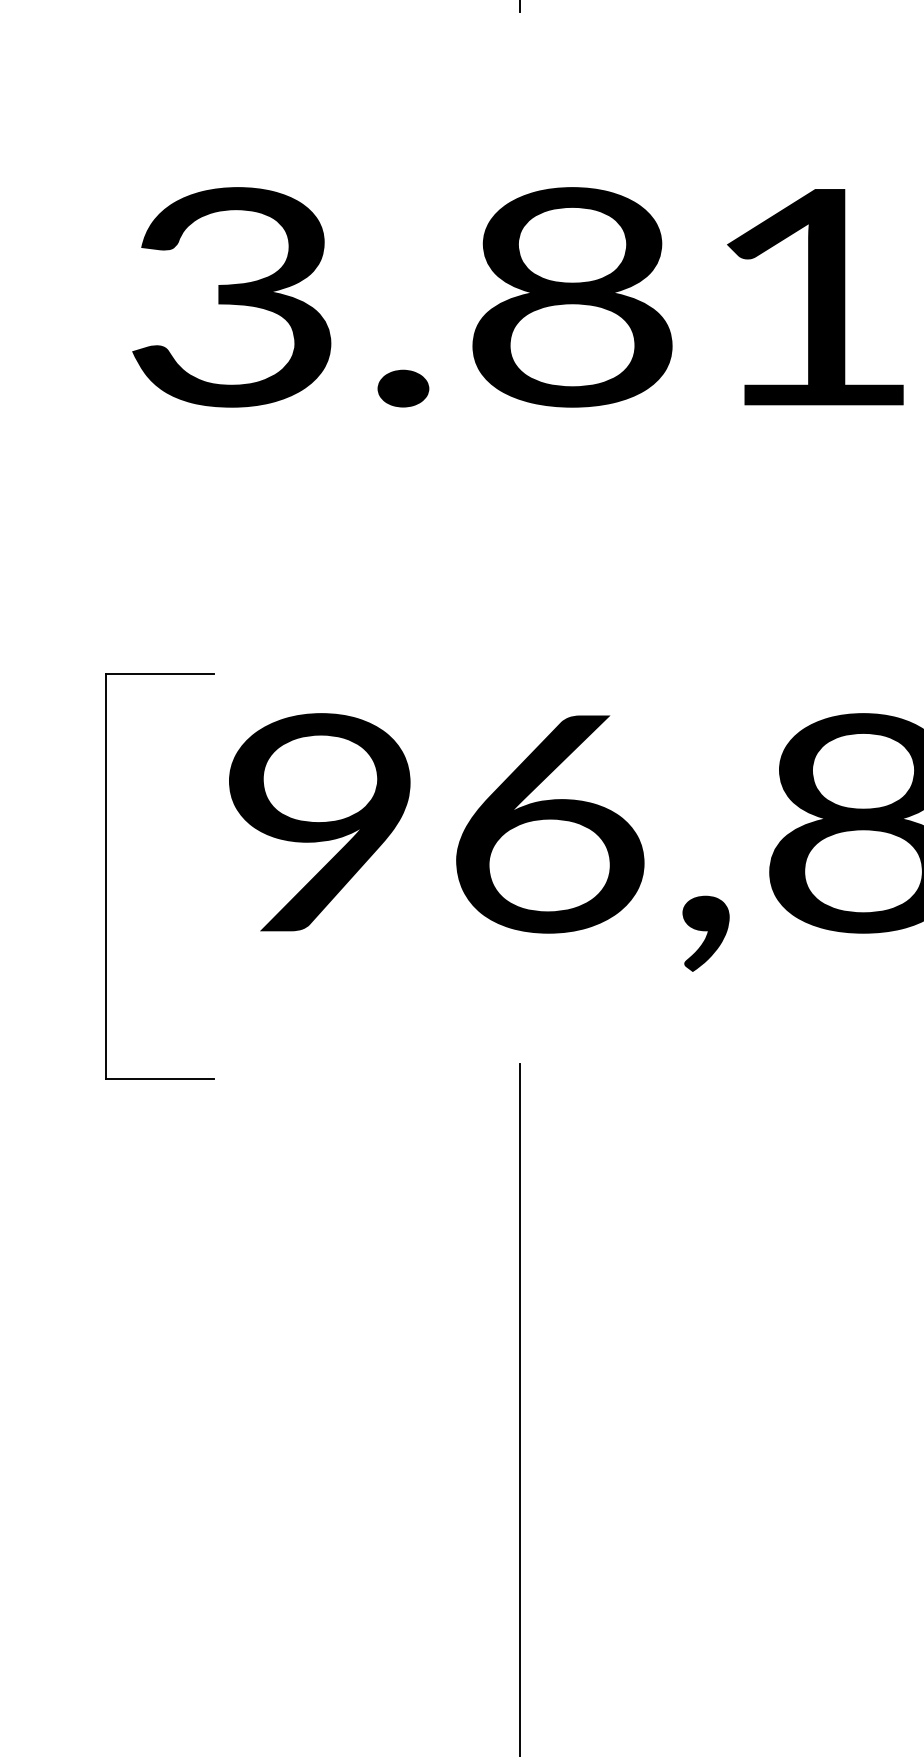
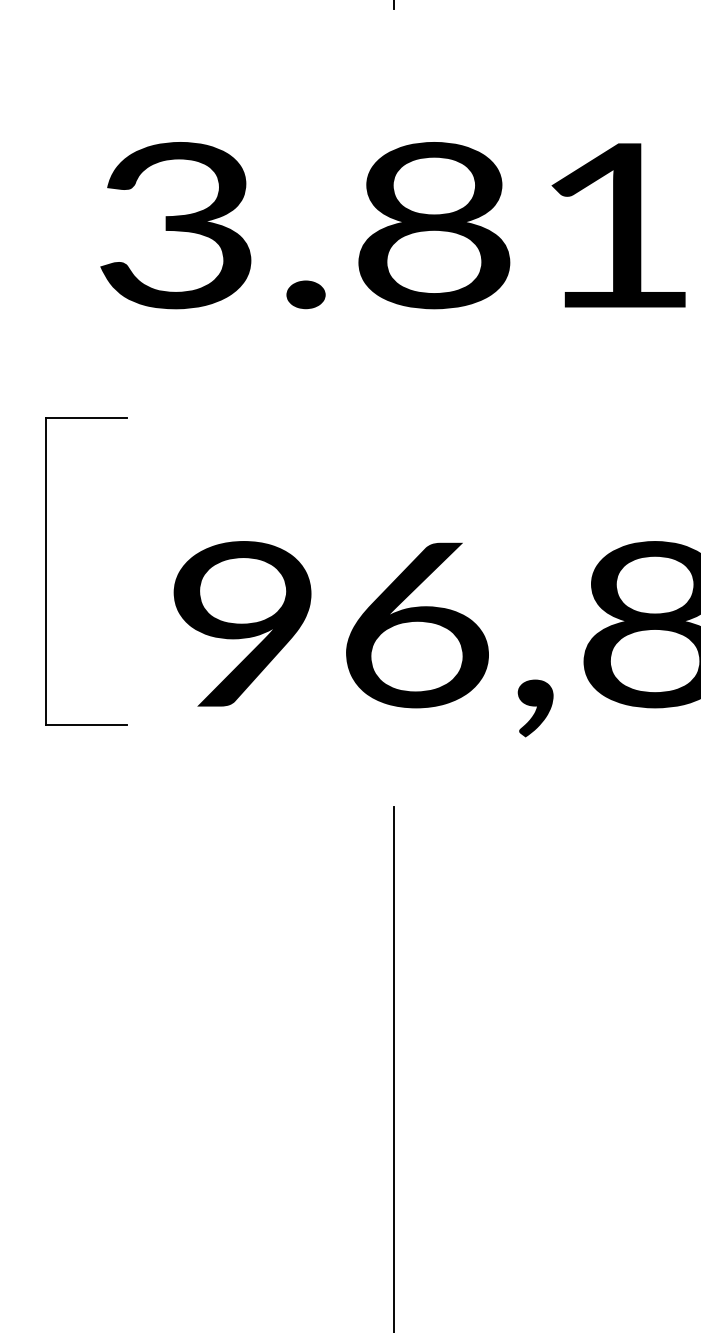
part: (106, 876) -> (45, 571), moved

